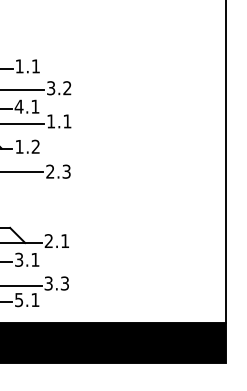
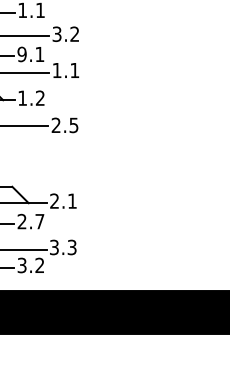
text: (18, 106) -> (21, 54), 4.1 -> 9.1
text: (66, 171) -> (73, 125), 2.3 -> 2.5
text: (27, 259) -> (31, 221), 3.1 -> 2.7
text: (27, 299) -> (31, 264), 5.1 -> 3.2

